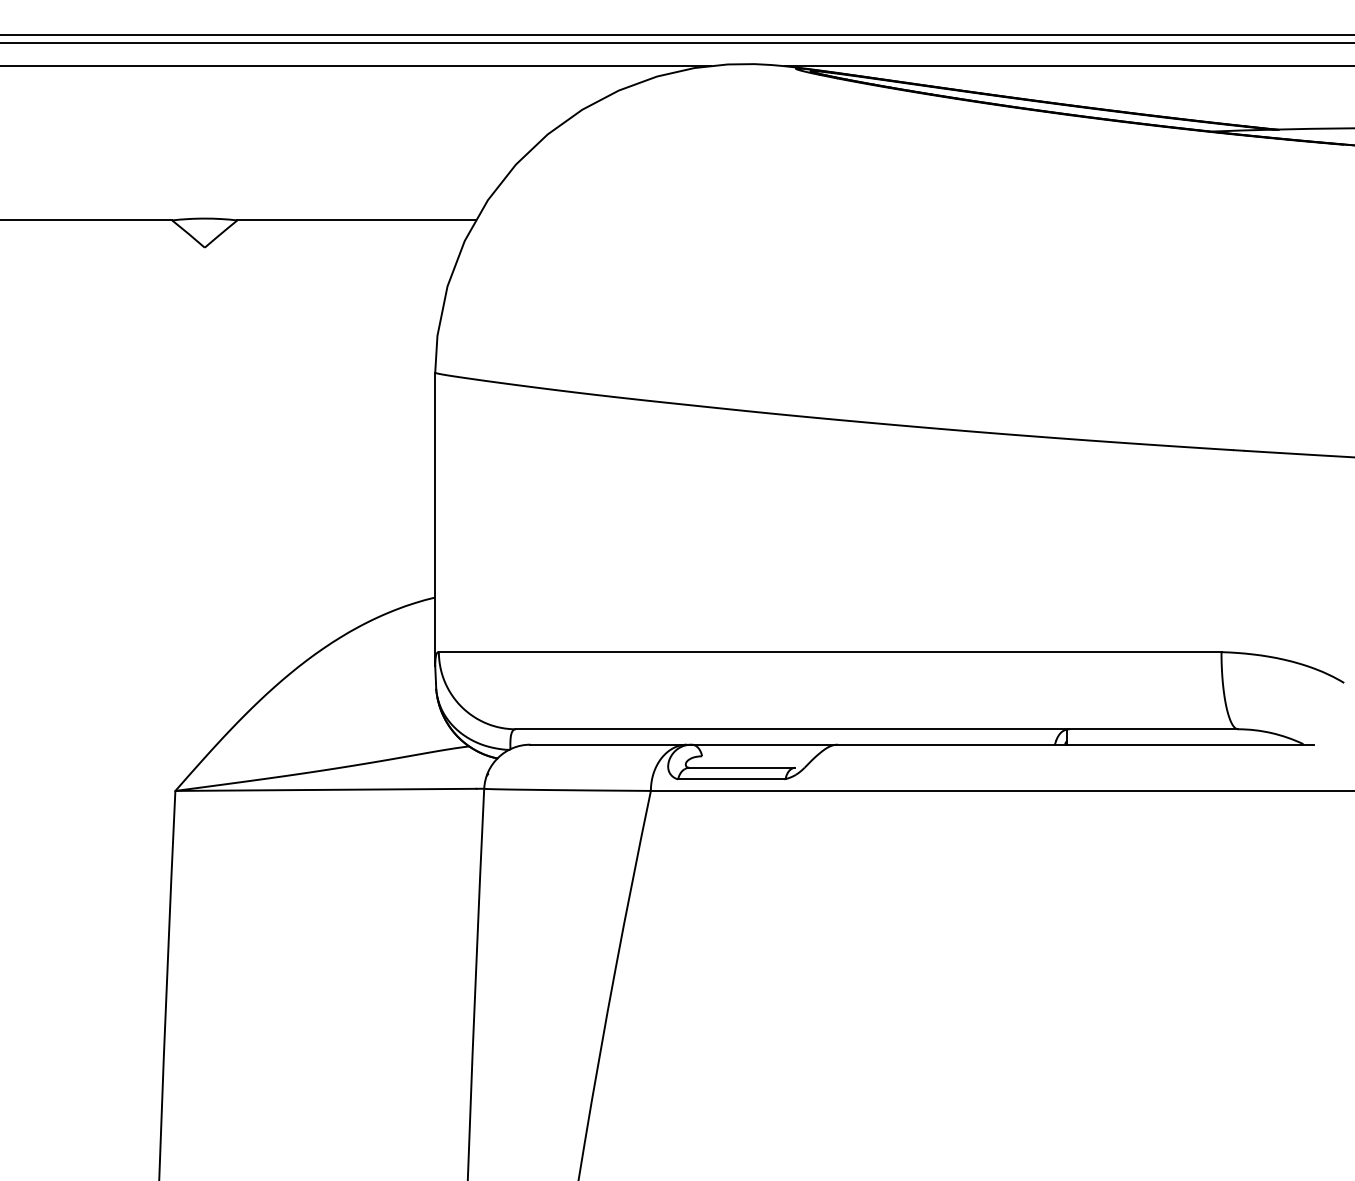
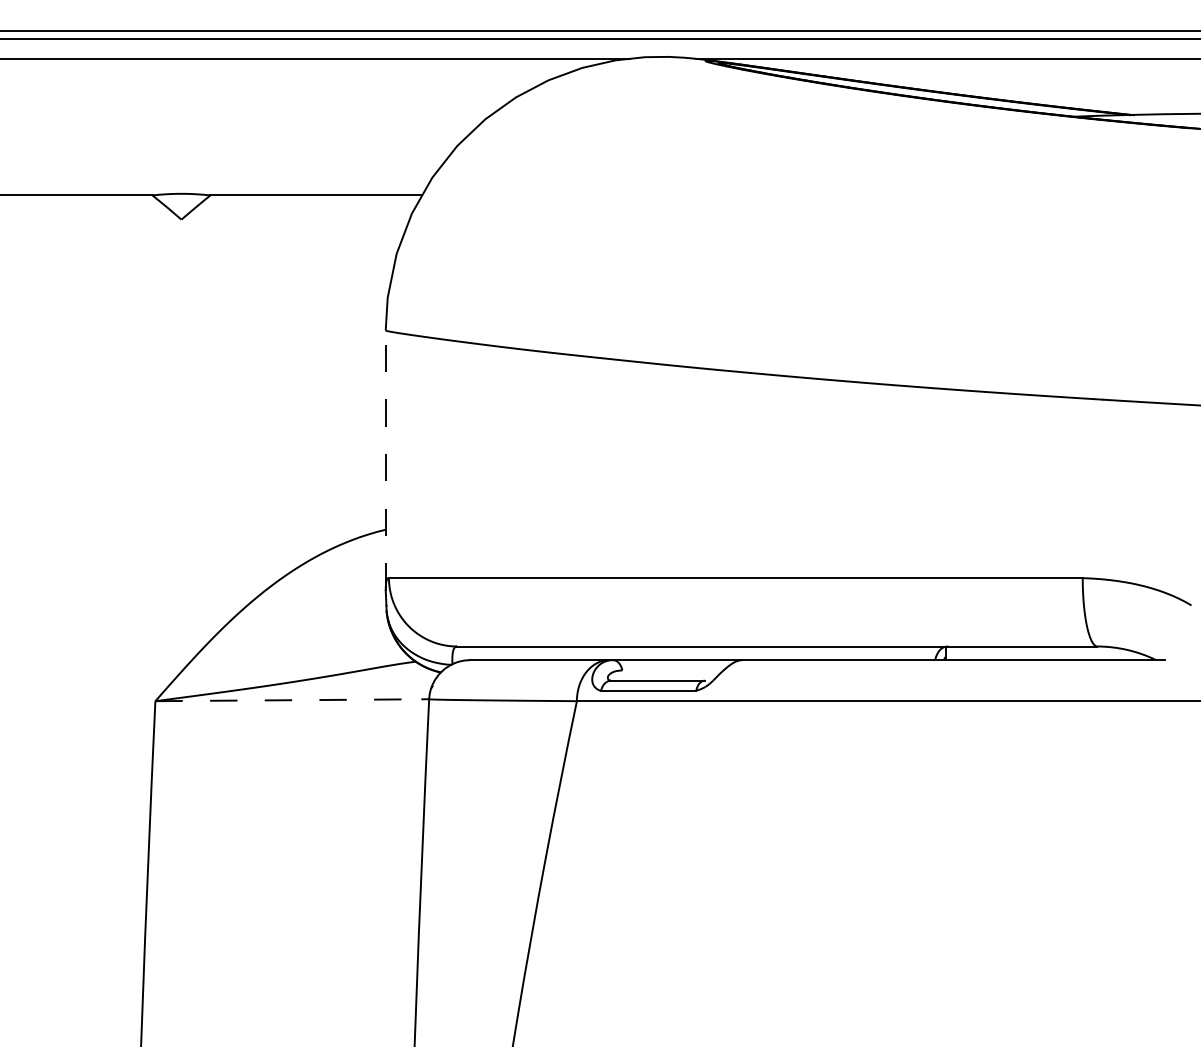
line: (434, 519) -> (385, 460), solid -> dashed
line: (326, 790) -> (289, 700), solid -> dashed

